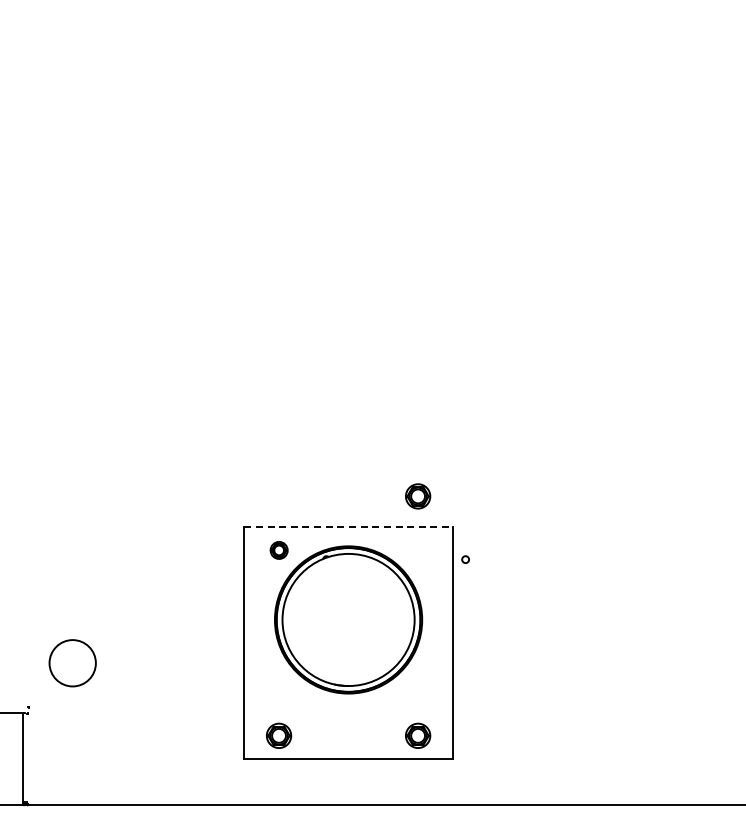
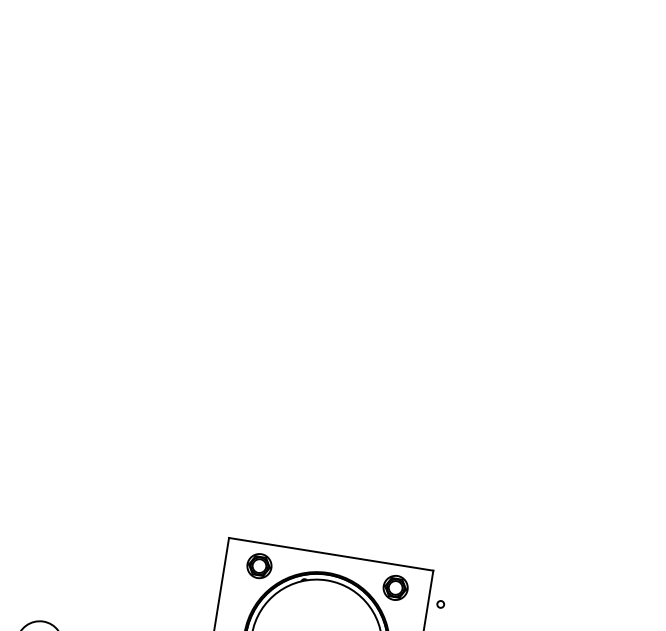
part: (418, 496) -> (396, 588), moved
line: (349, 527) -> (332, 554), dashed -> solid
part: (279, 550) -> (259, 566), size x1.43

